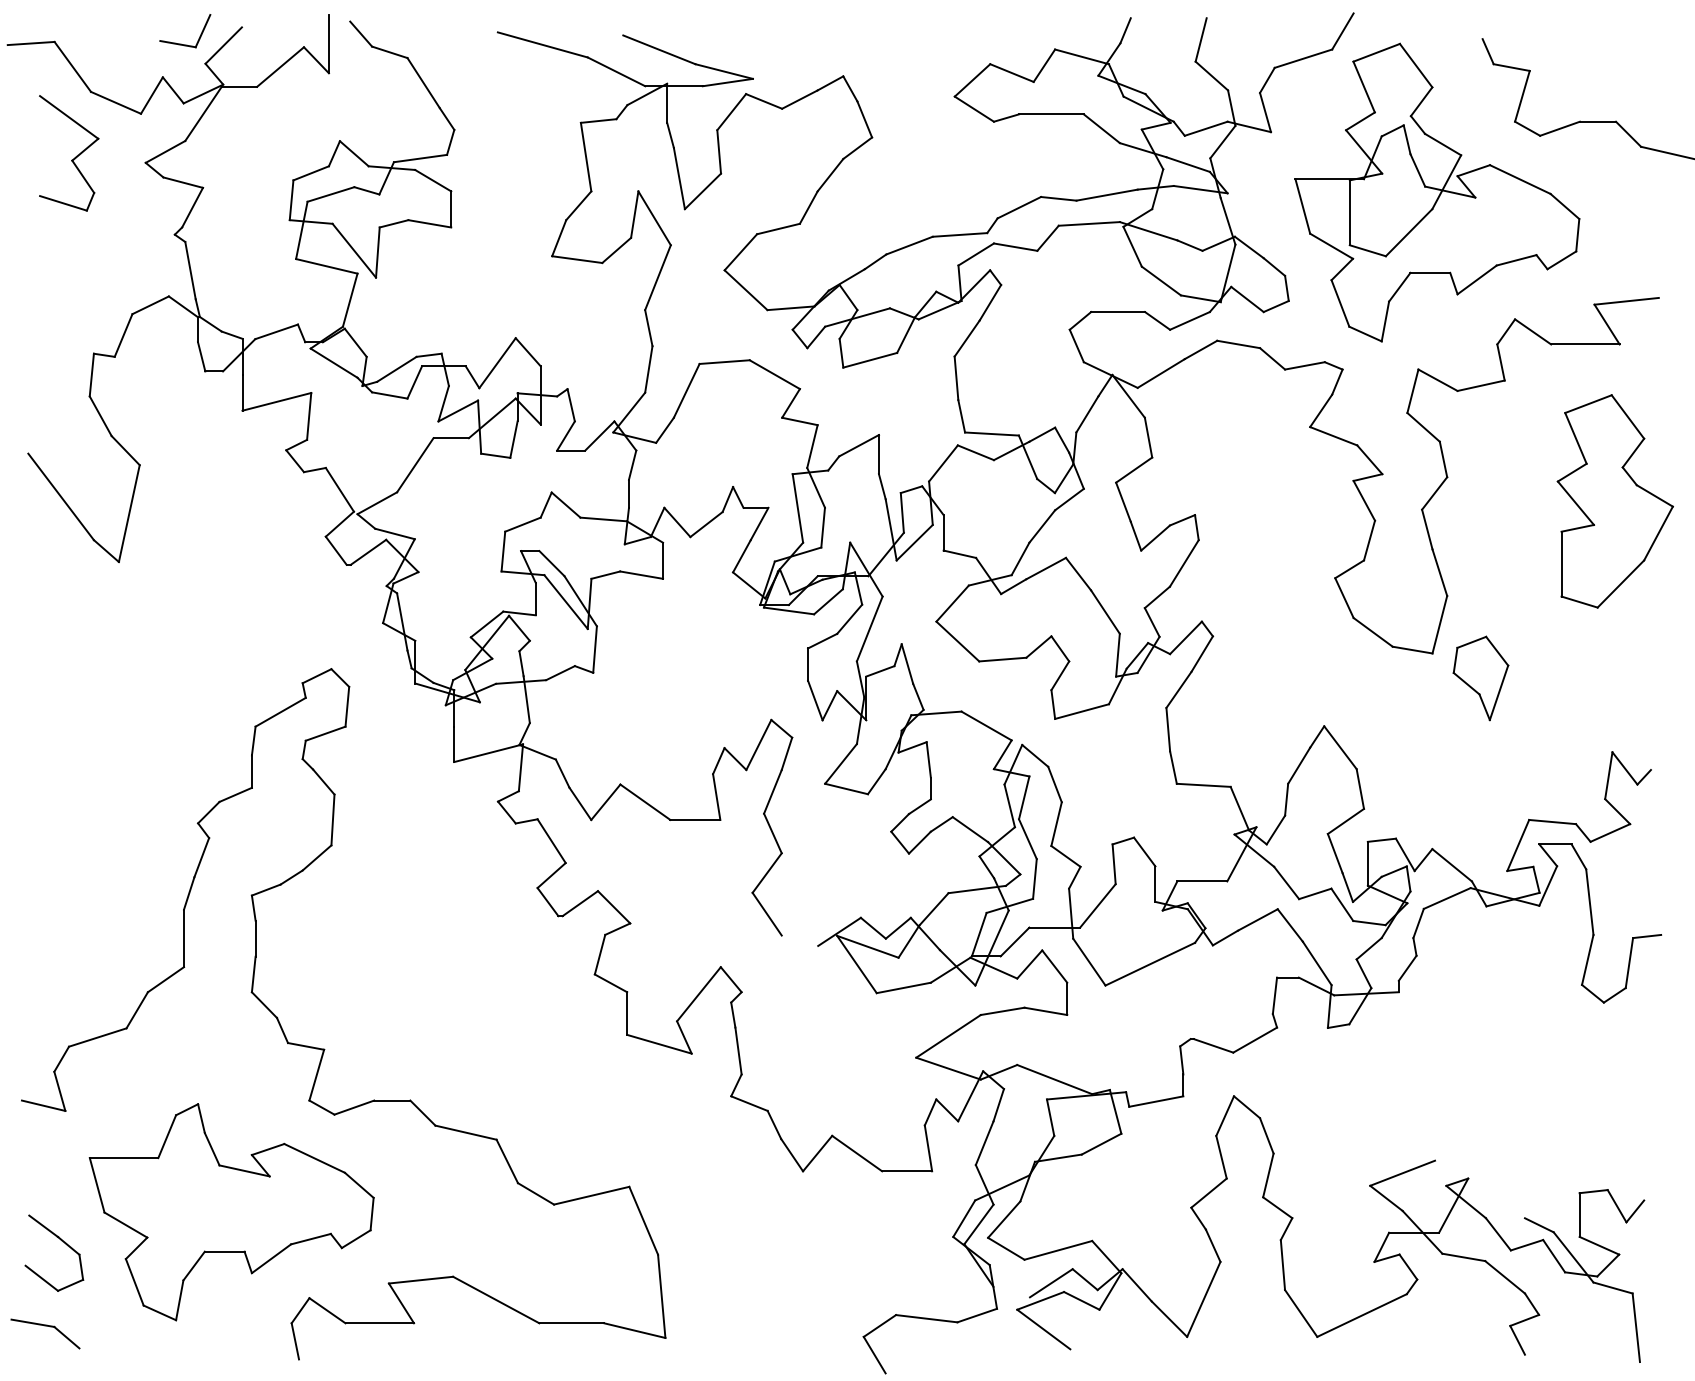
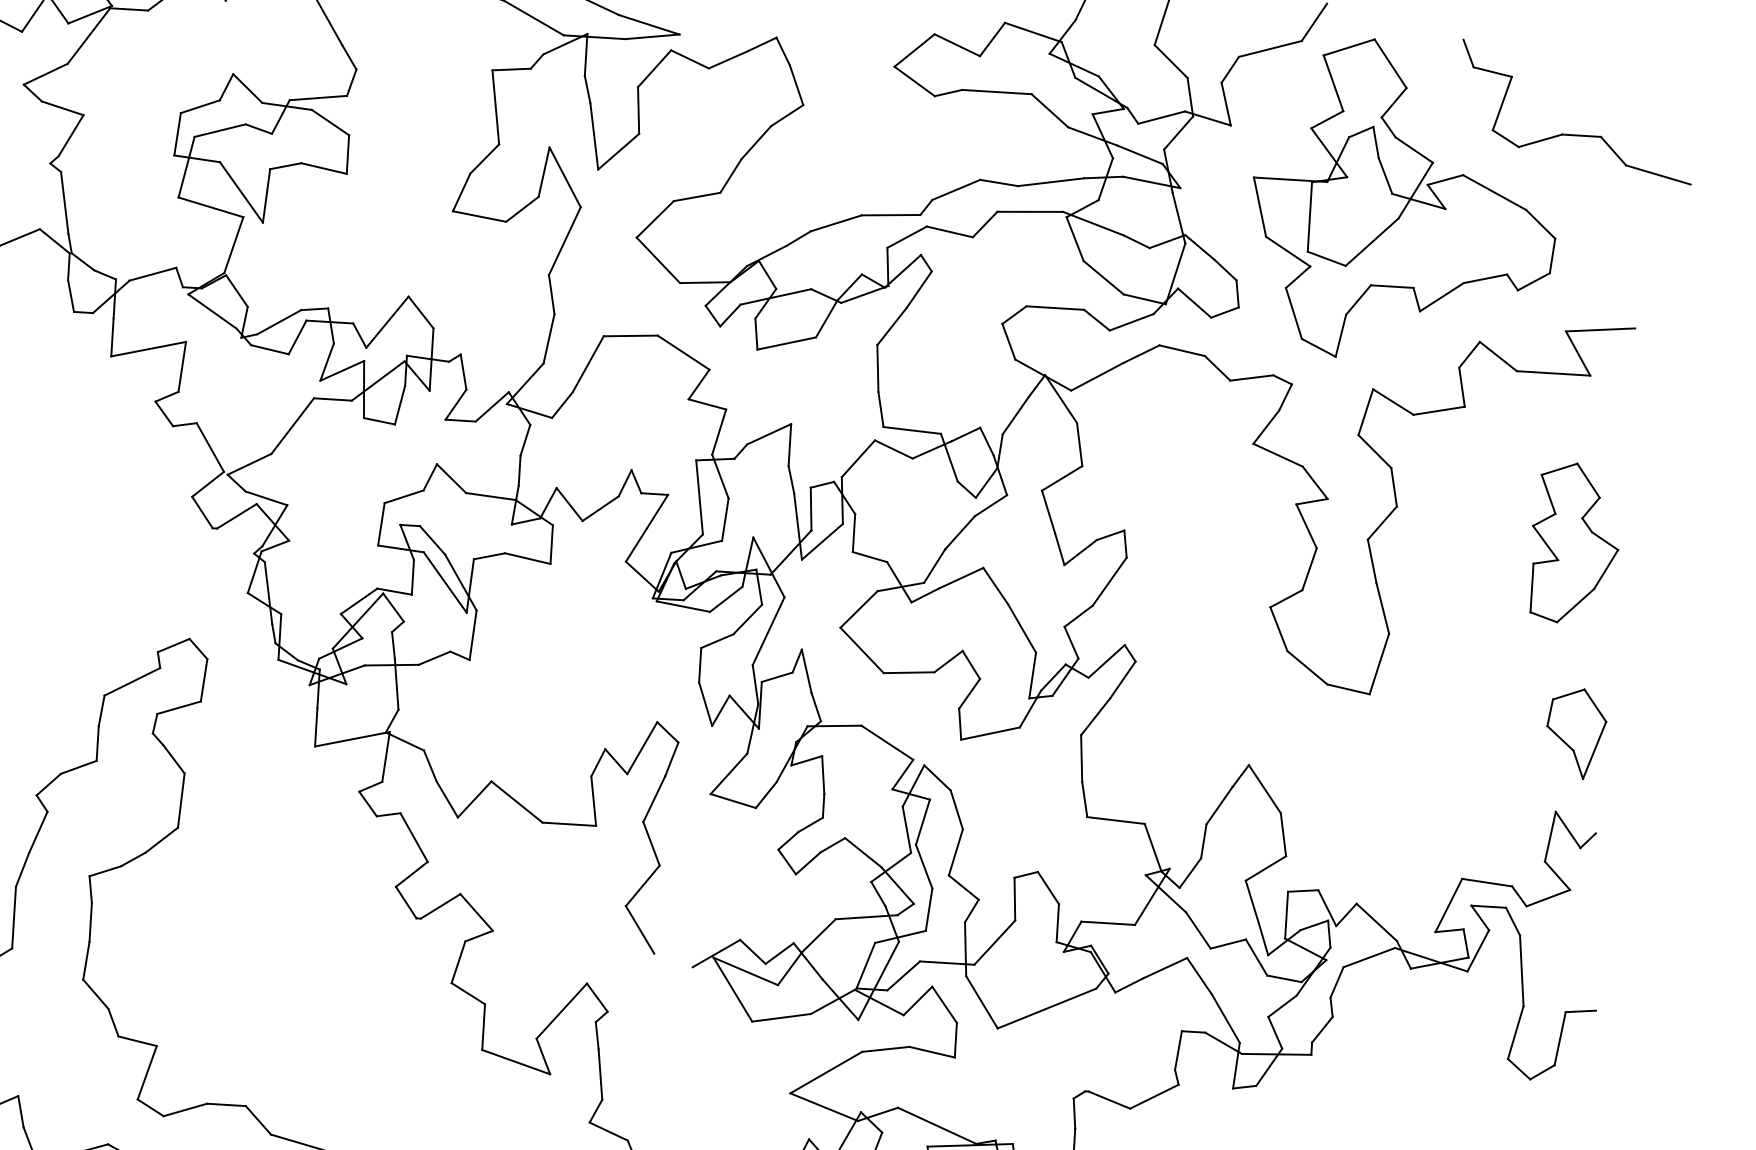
part: (1614, 501) -> (1574, 543), size x0.7
part: (1480, 678) -> (1575, 733), moved

